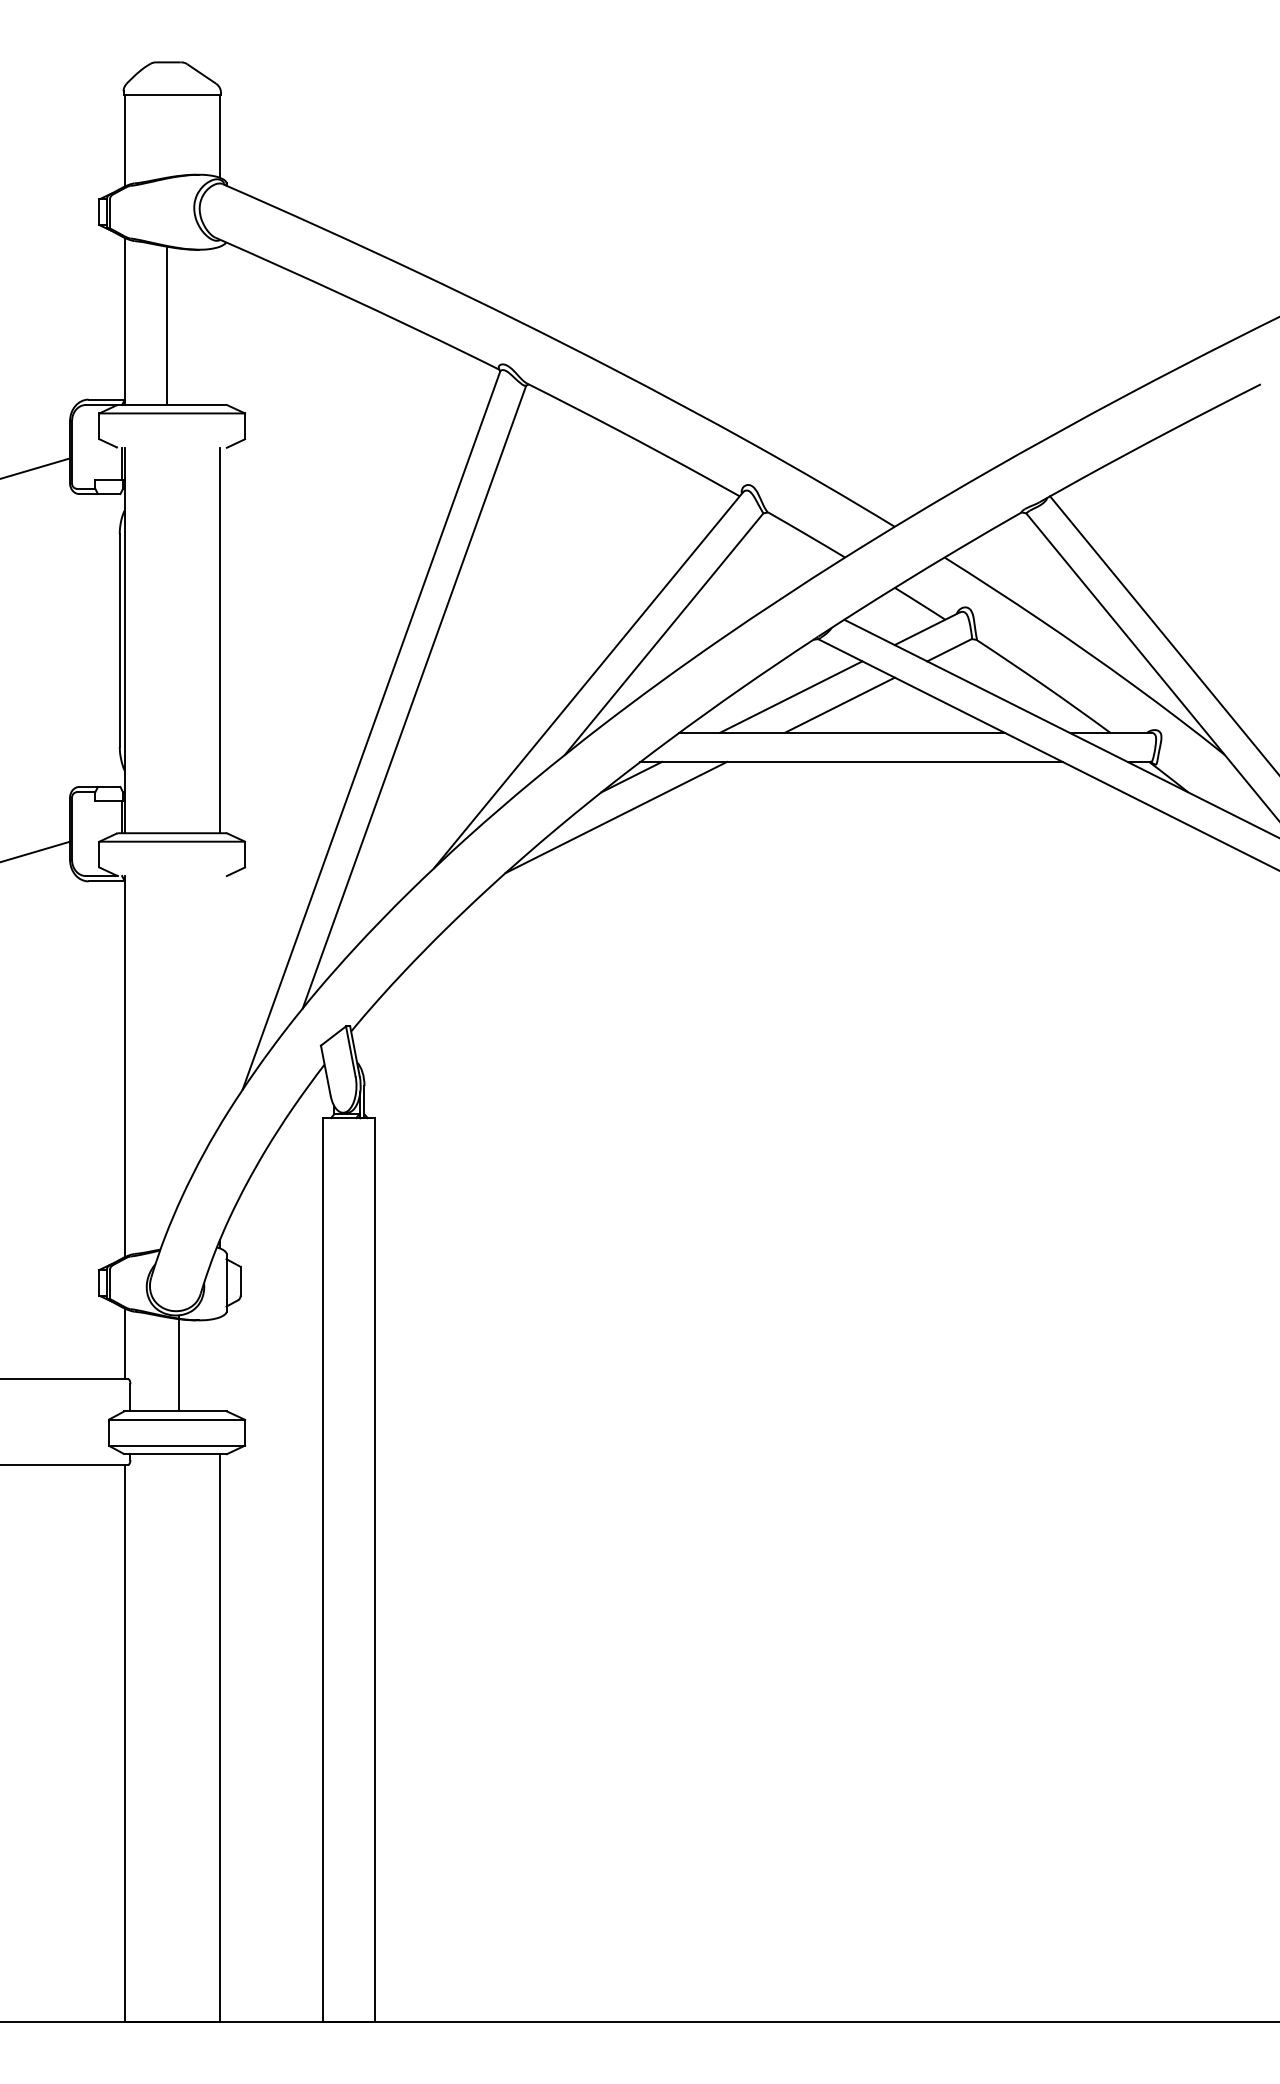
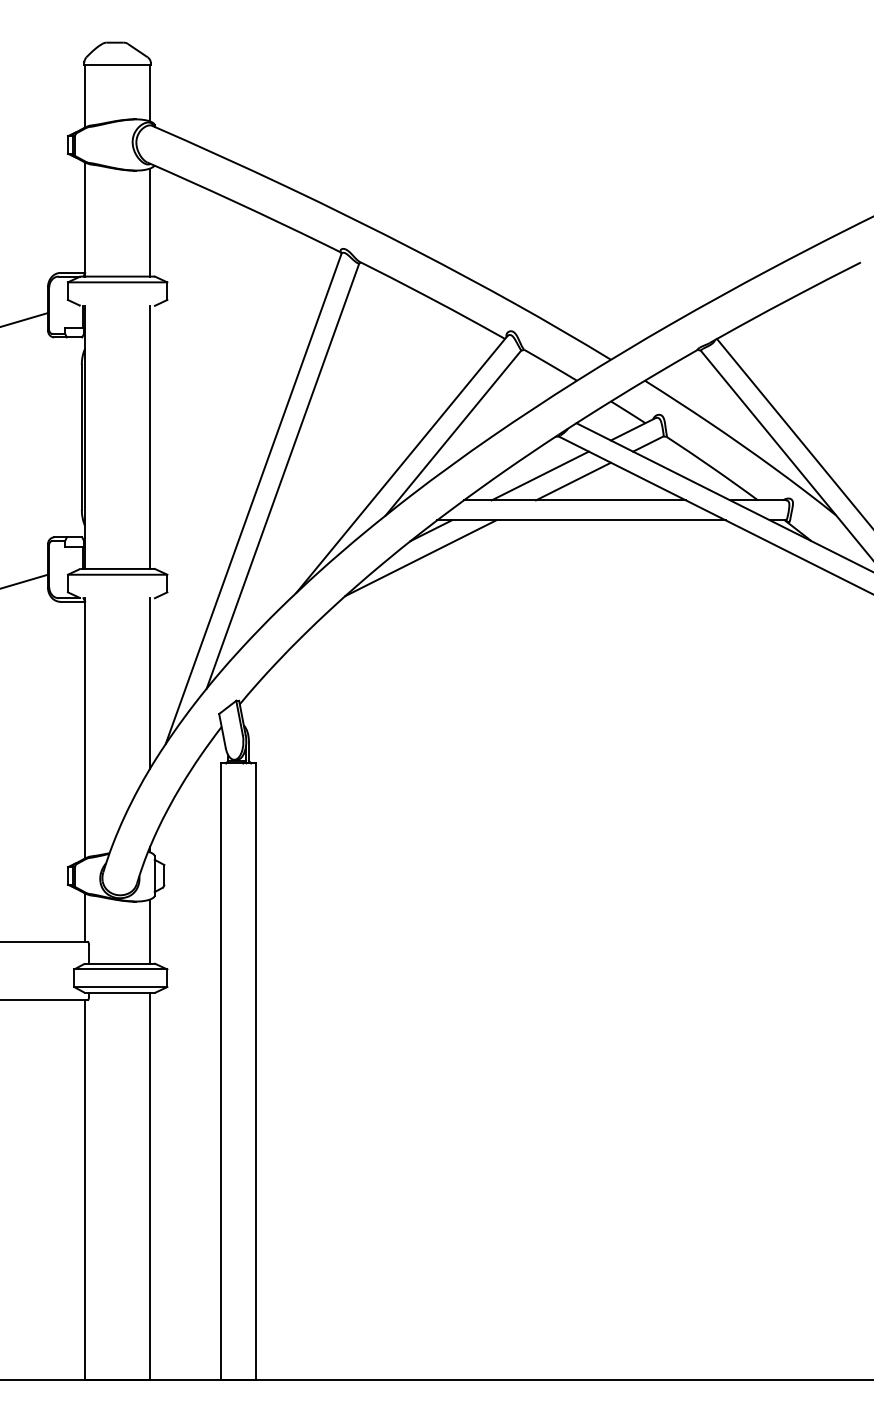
line: (167, 325) -> (150, 222), moved
line: (220, 1000) -> (150, 683), added
line: (179, 1364) -> (150, 931), moved

